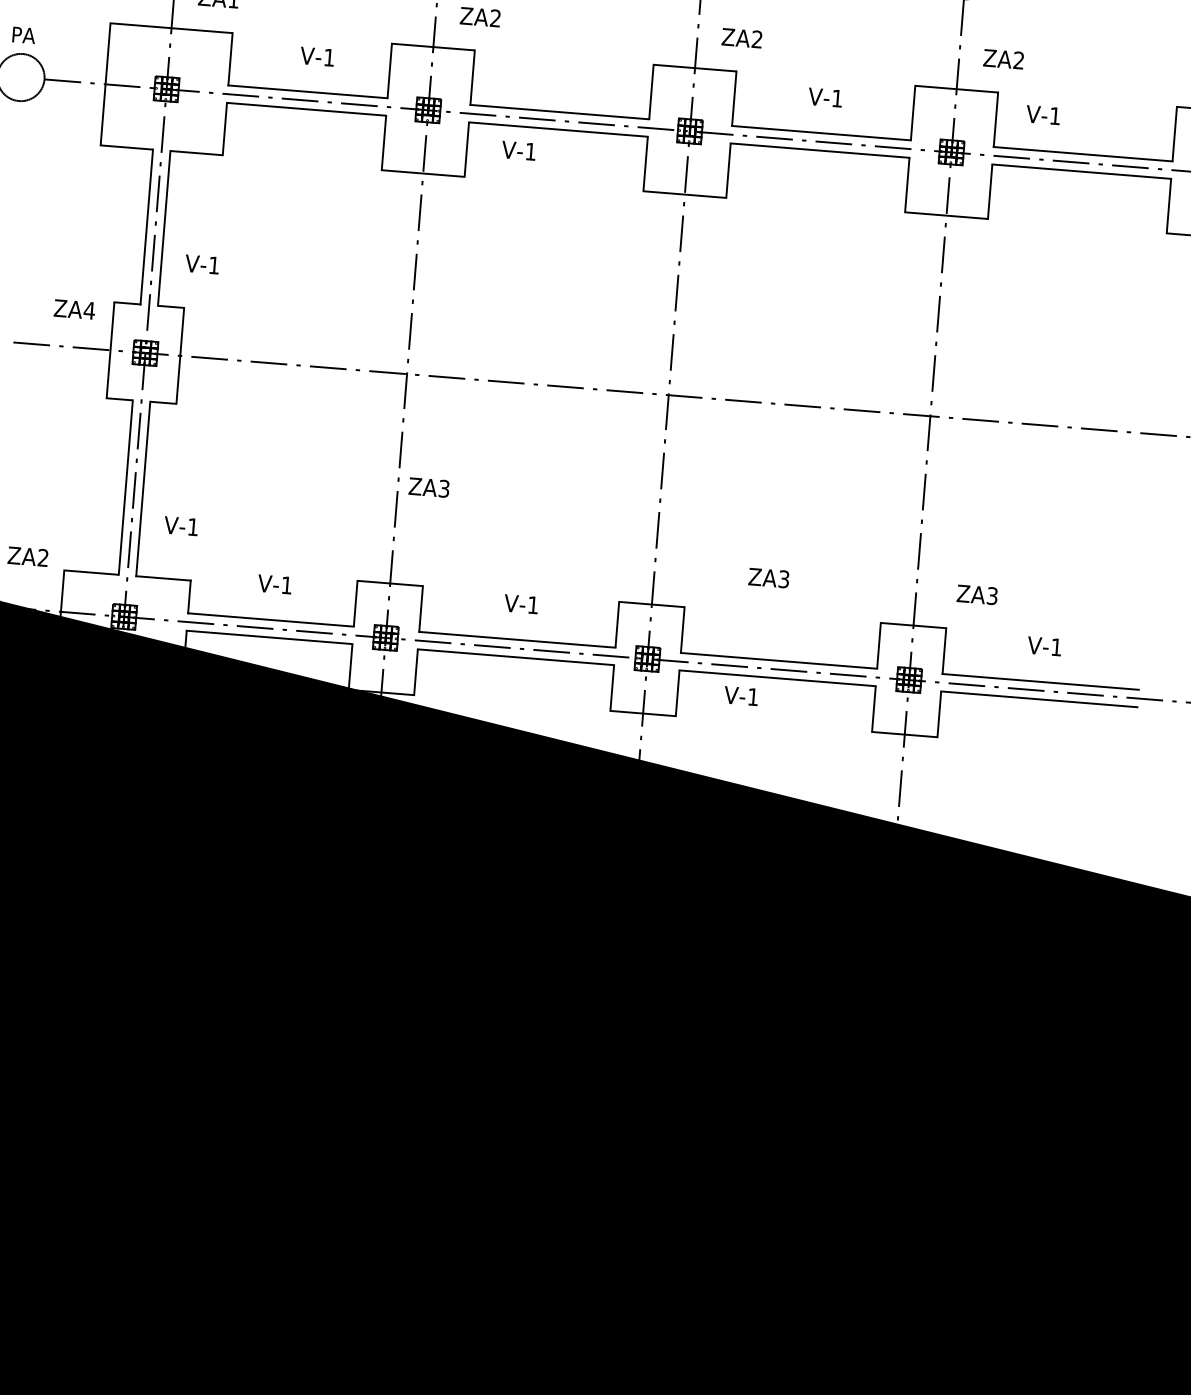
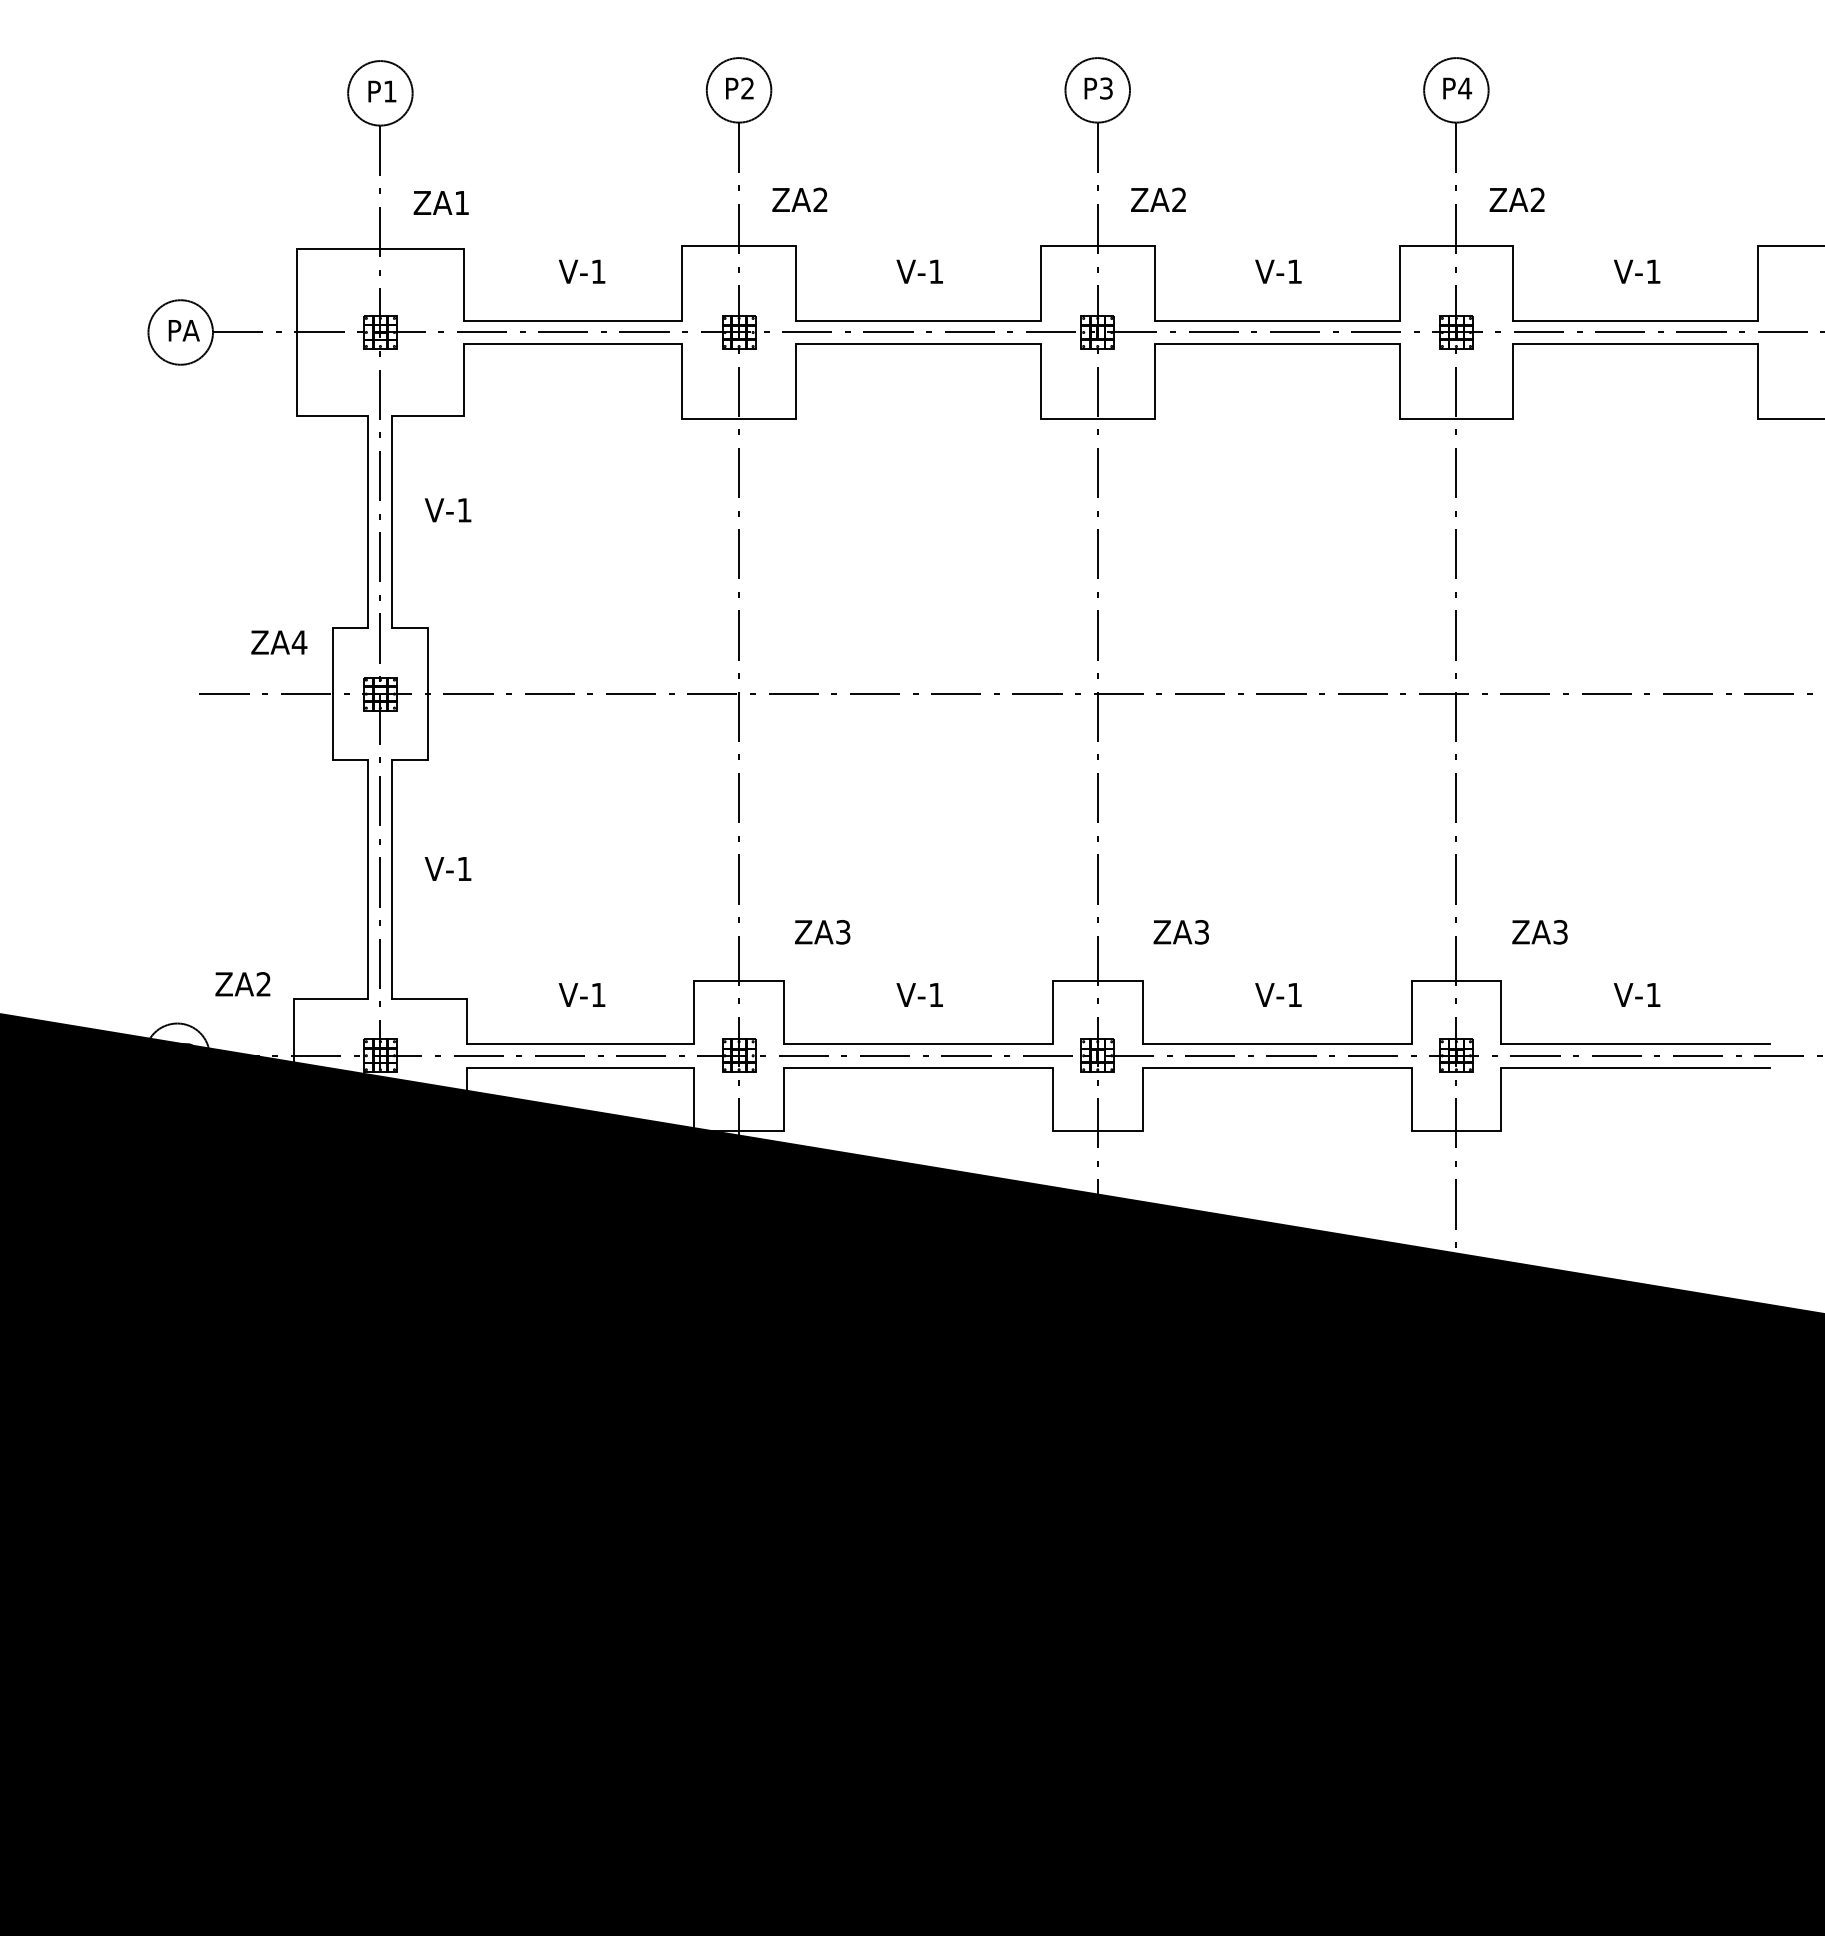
text: (23, 35) -> (183, 330), moved
text: (1043, 115) -> (1637, 271), moved
text: (518, 150) -> (919, 271), moved
text: (201, 264) -> (447, 510), moved
text: (429, 487) -> (822, 932), moved
text: (180, 525) -> (447, 868), moved
text: (768, 578) -> (1180, 932), moved
text: (741, 695) -> (1278, 994), moved

